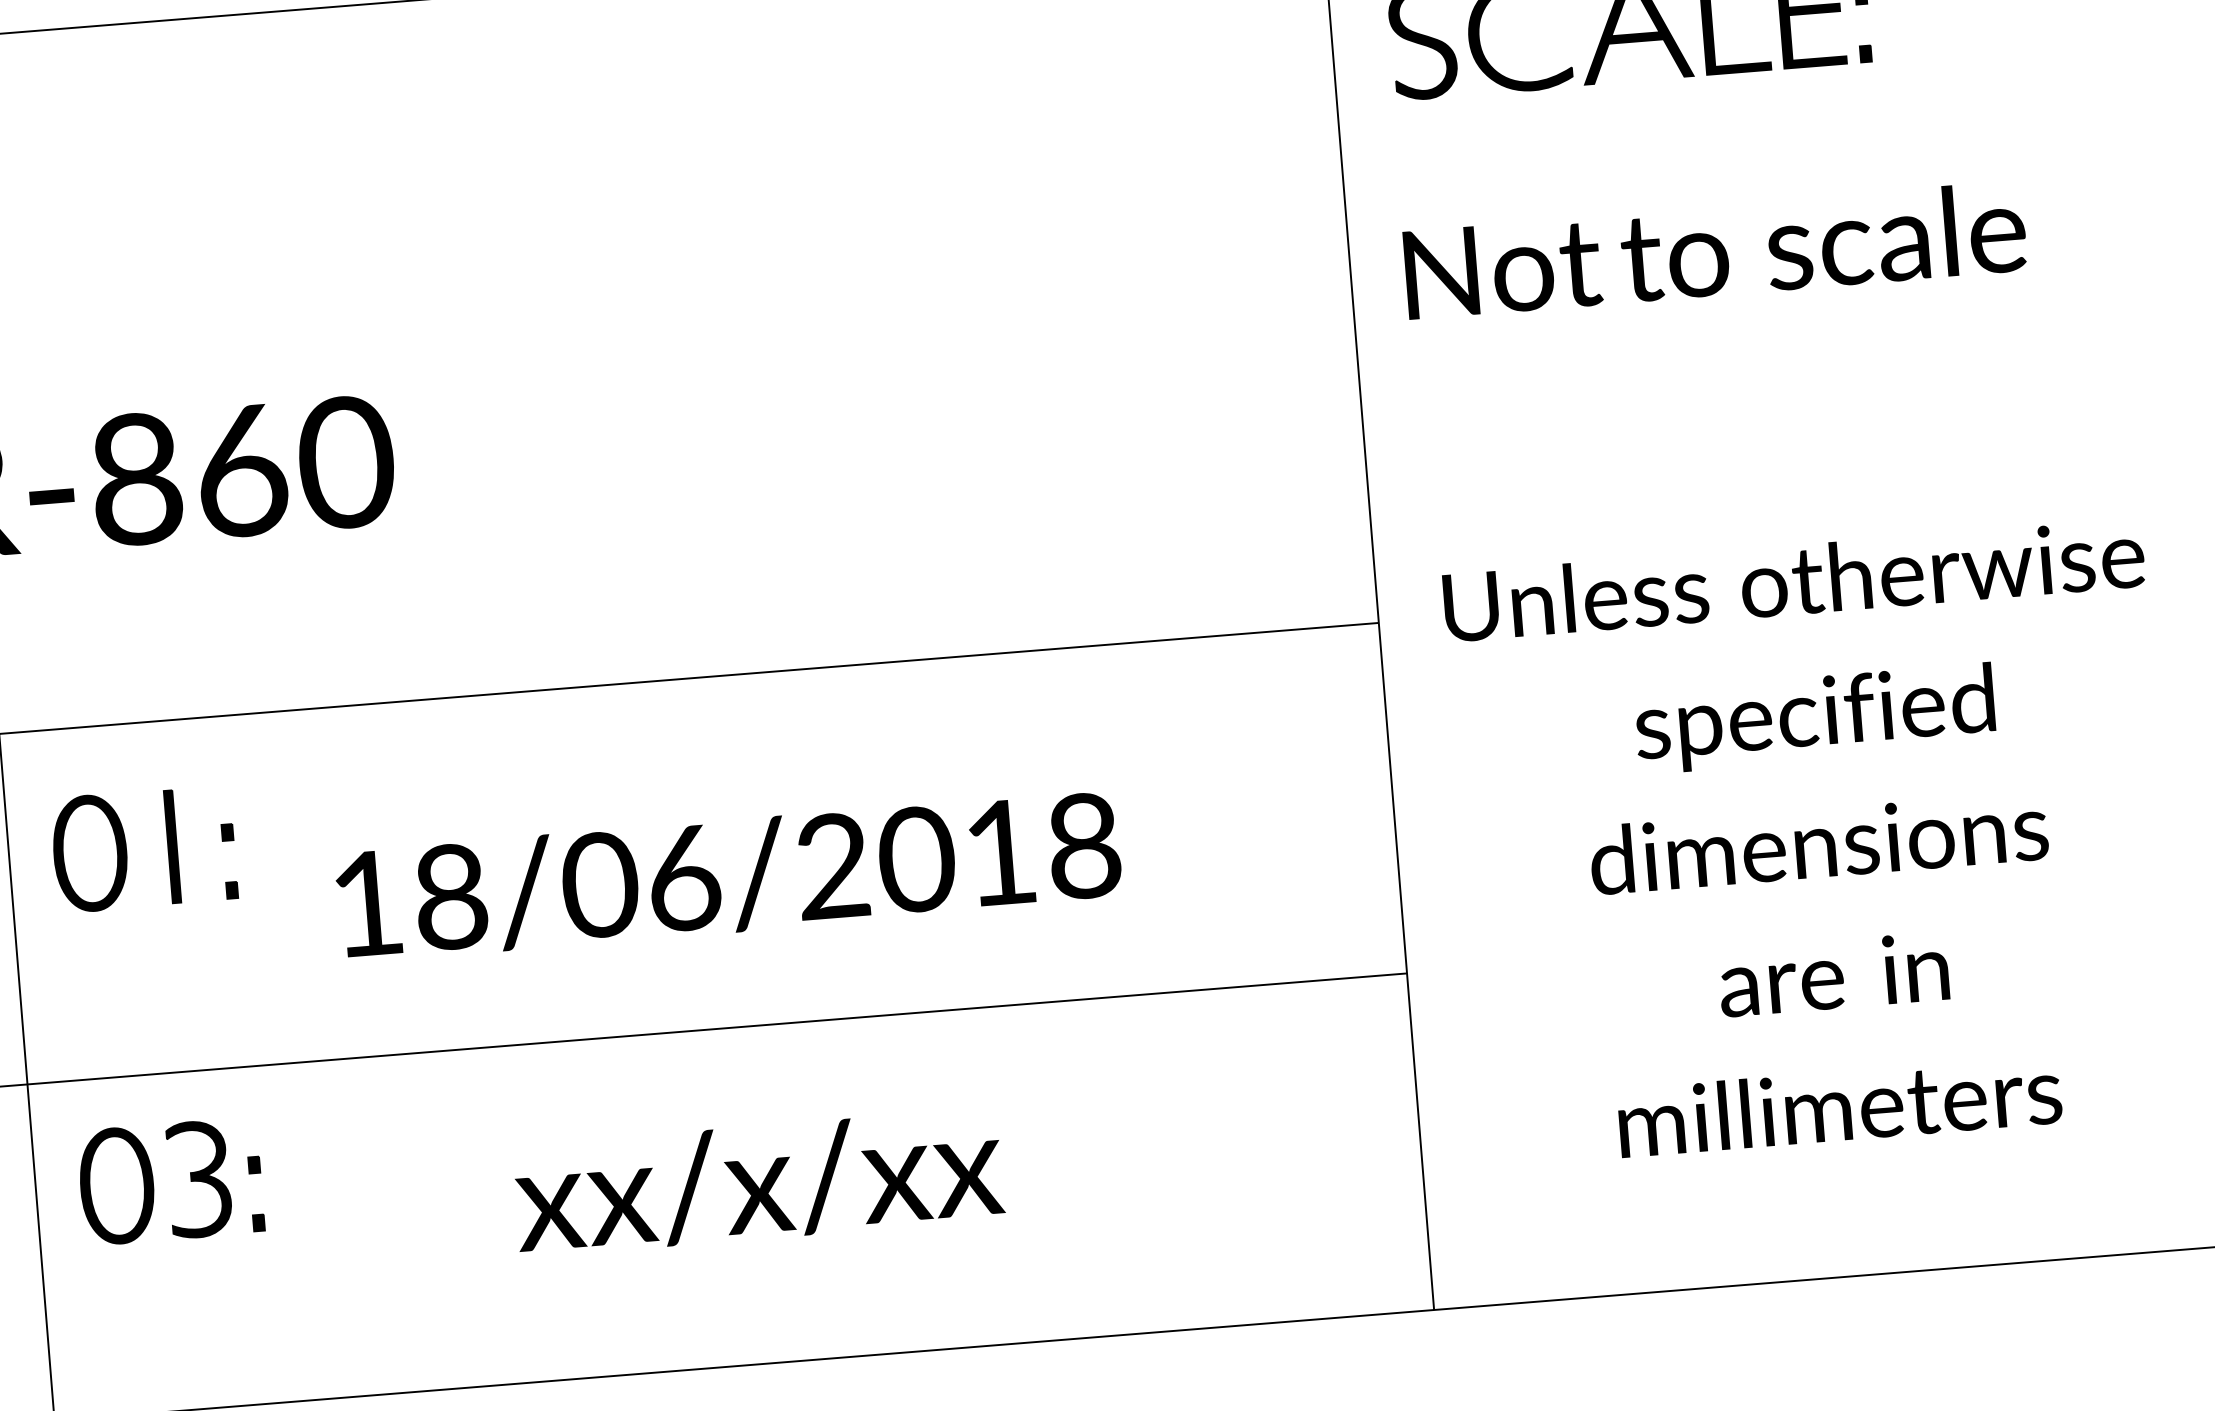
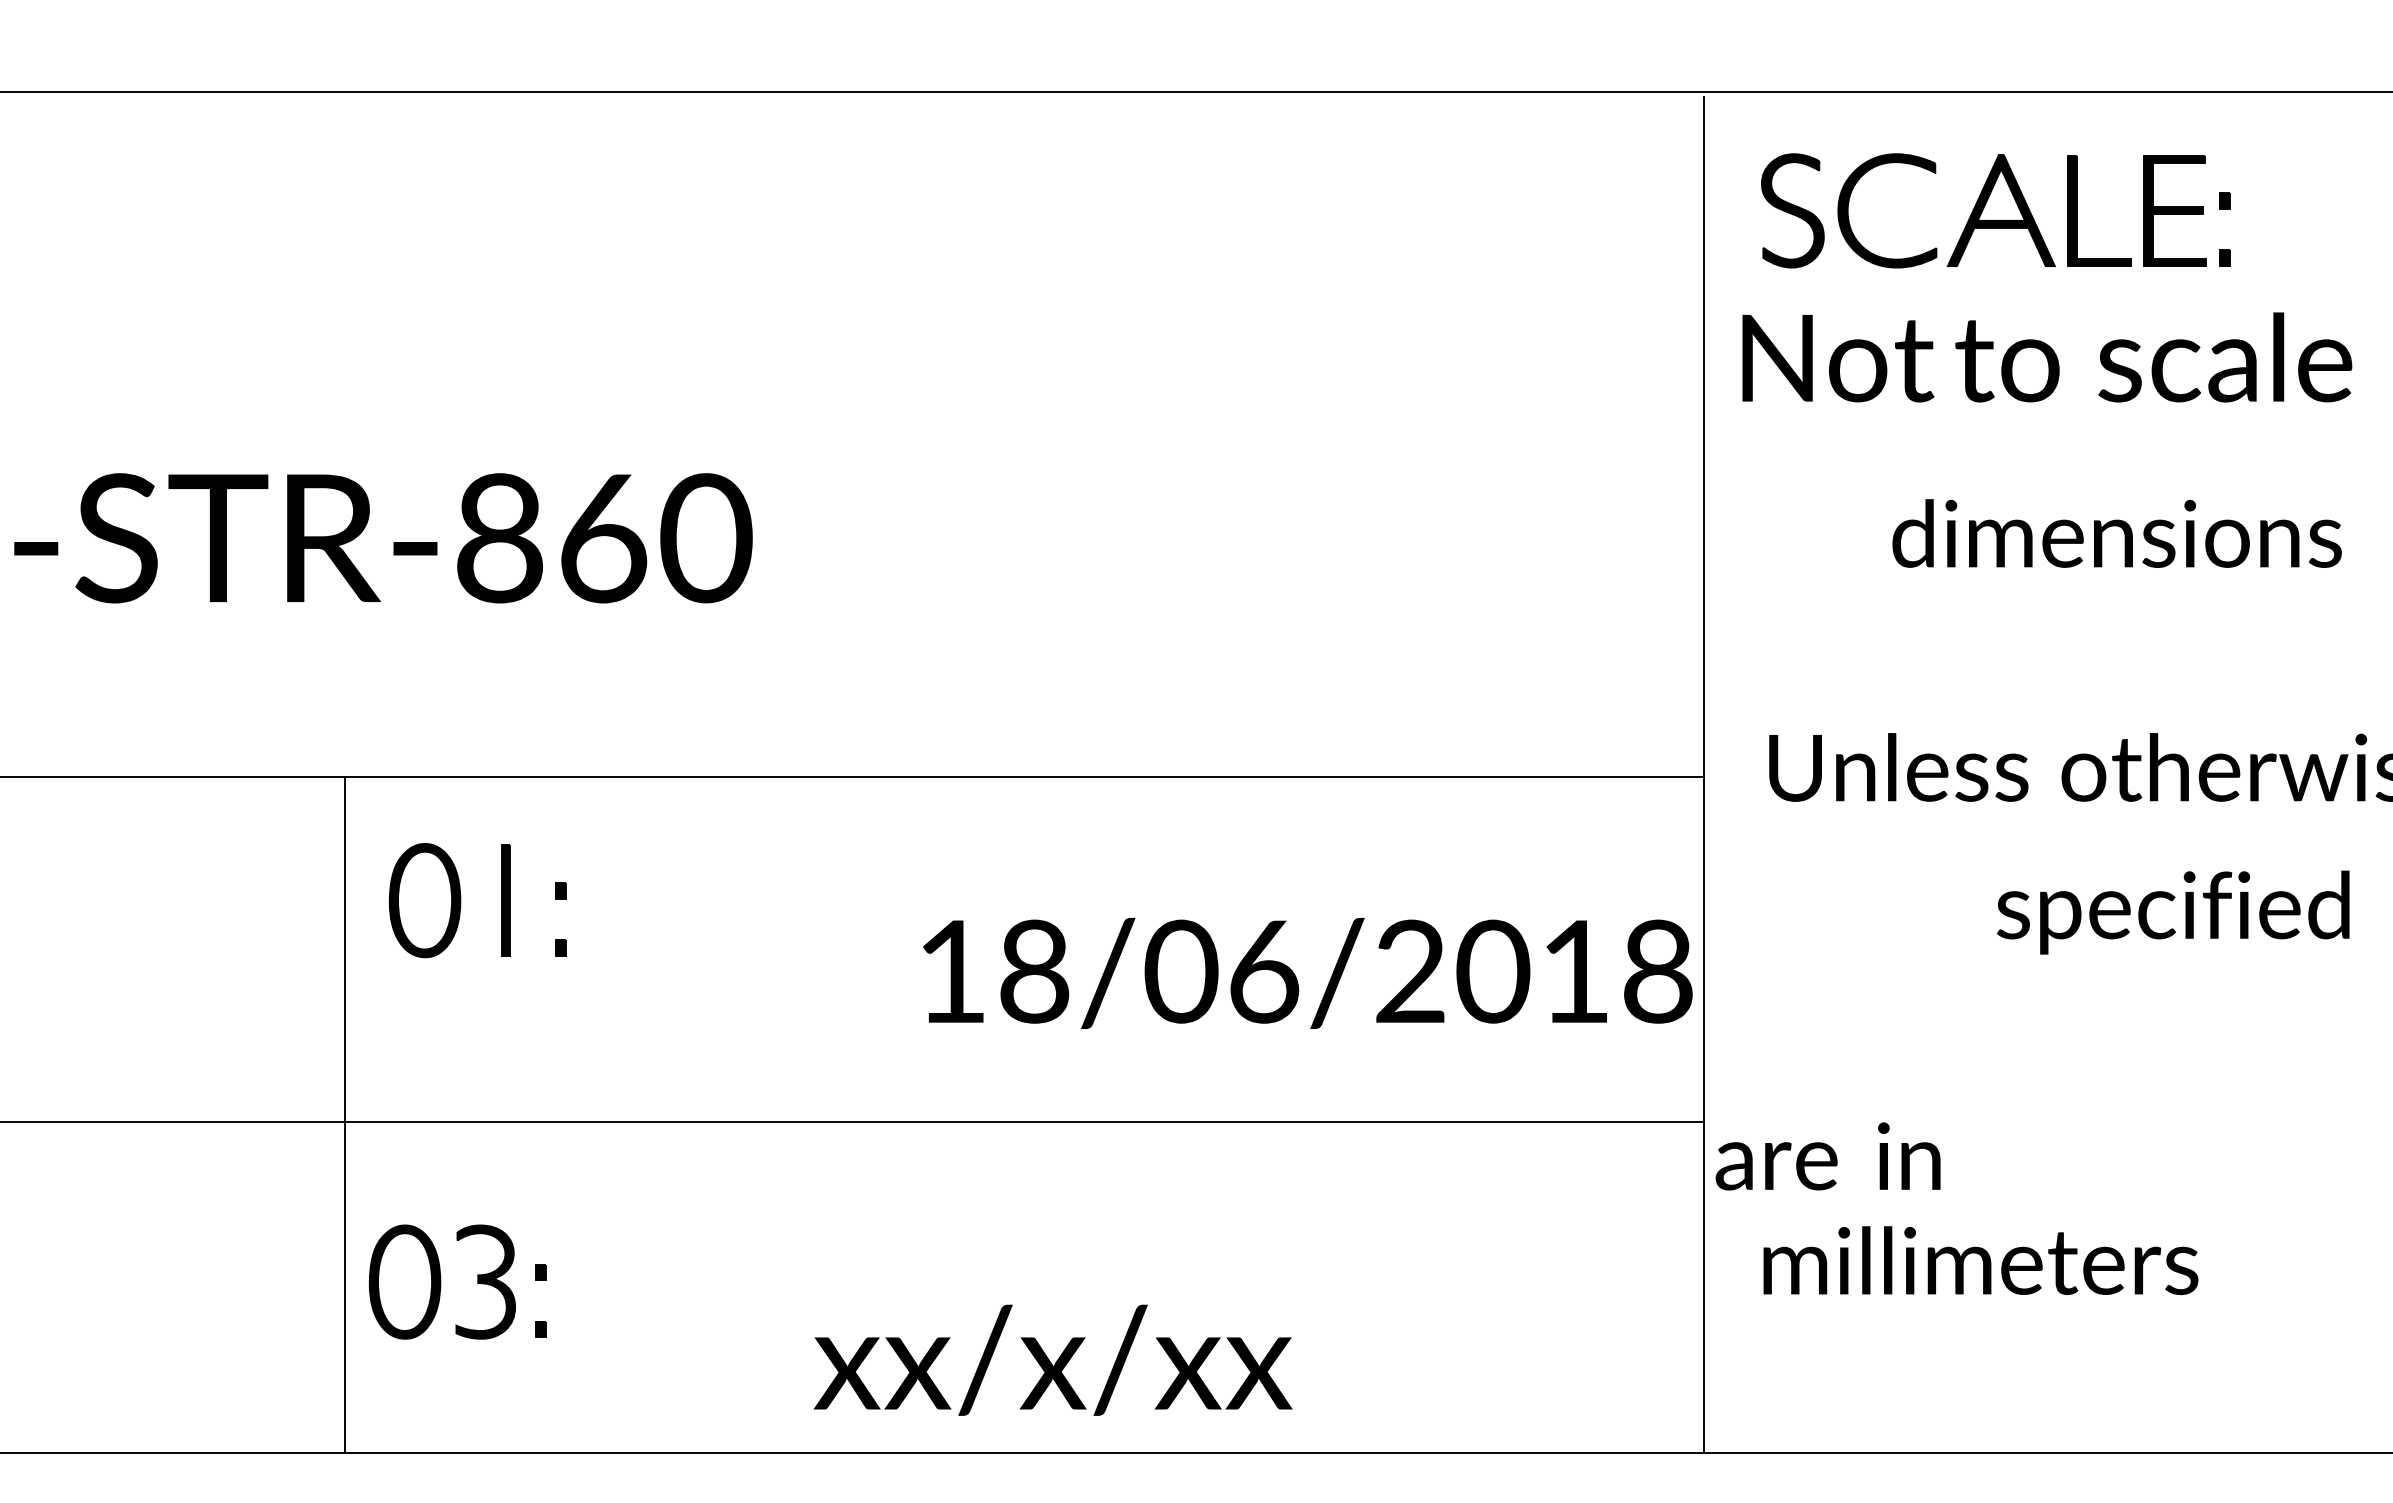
text: (1715, 250) -> (2047, 357), moved
text: (1814, 718) -> (2172, 912), moved
text: (1818, 843) -> (2116, 533), moved
text: (728, 876) -> (1307, 973), moved
text: (1833, 974) -> (1827, 1156), moved
text: (1839, 1106) -> (1980, 1260), moved
text: (758, 1181) -> (1052, 1359), moved
part: (154, 1182) -> (441, 1281), moved

